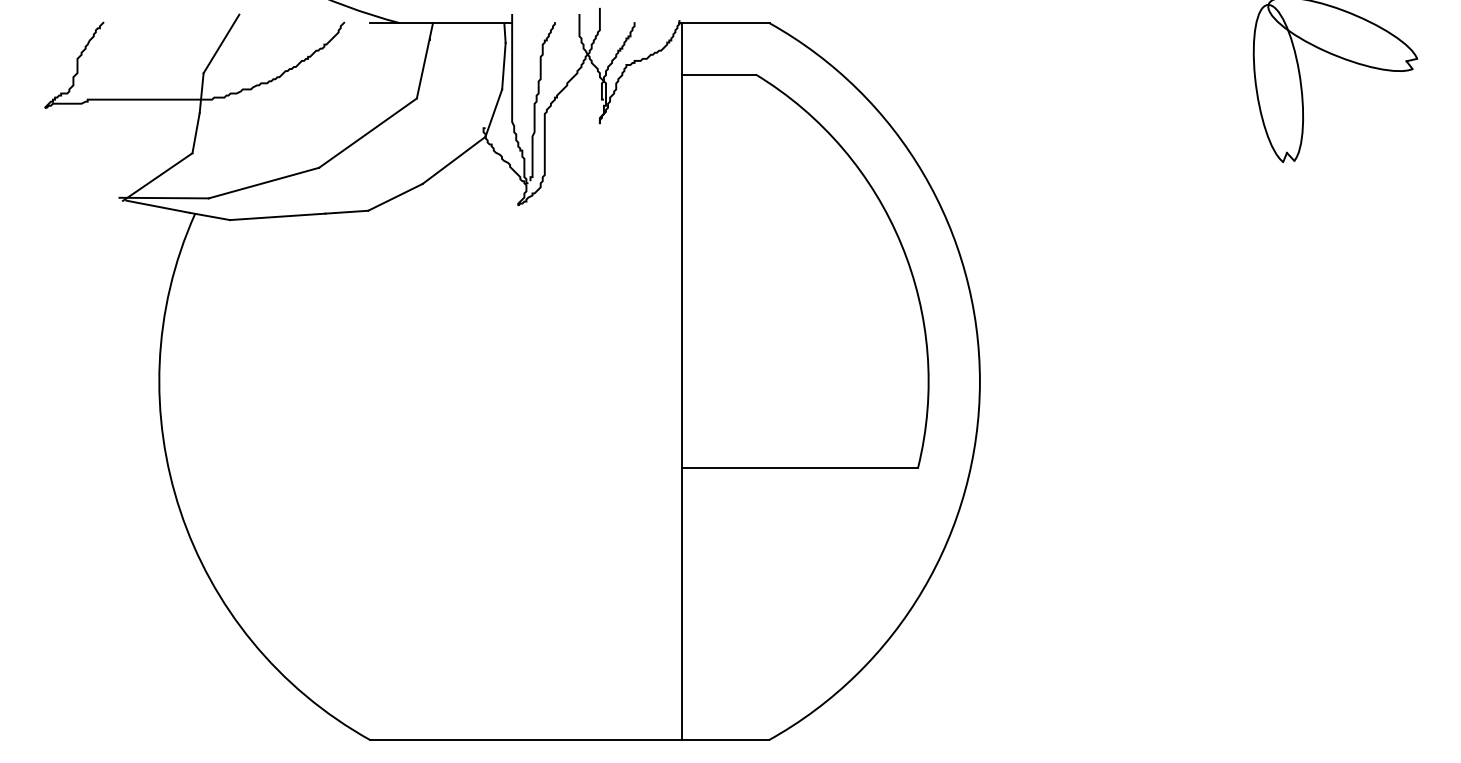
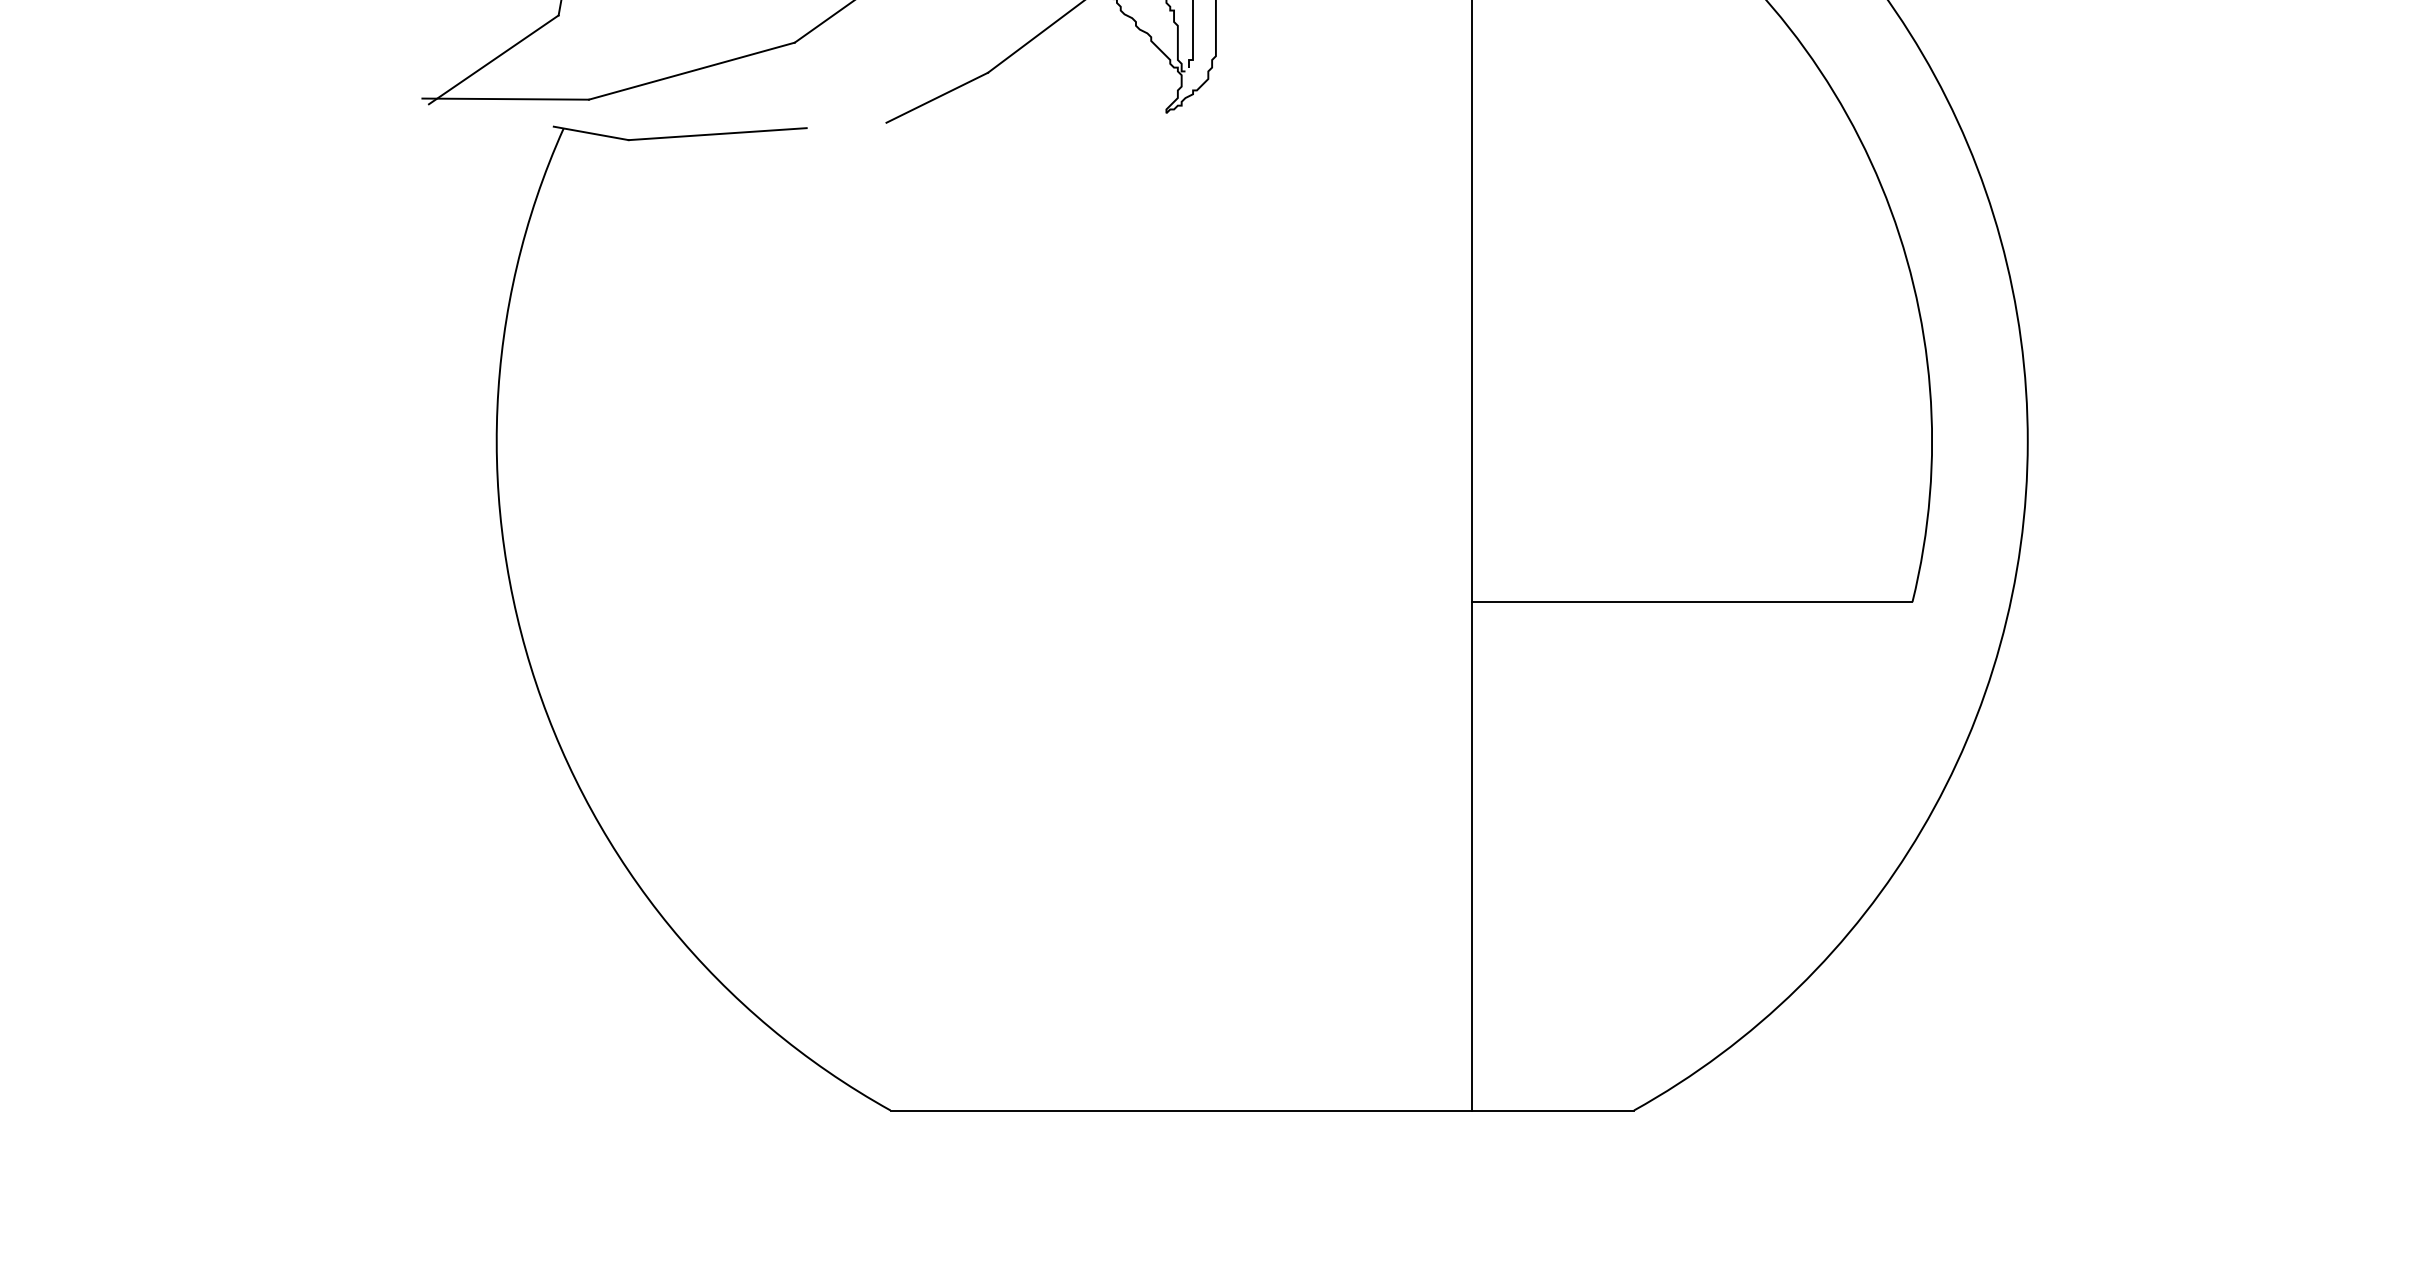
line: (157, 206) -> (493, 114), removed
line: (346, 211) -> (845, 124), removed

